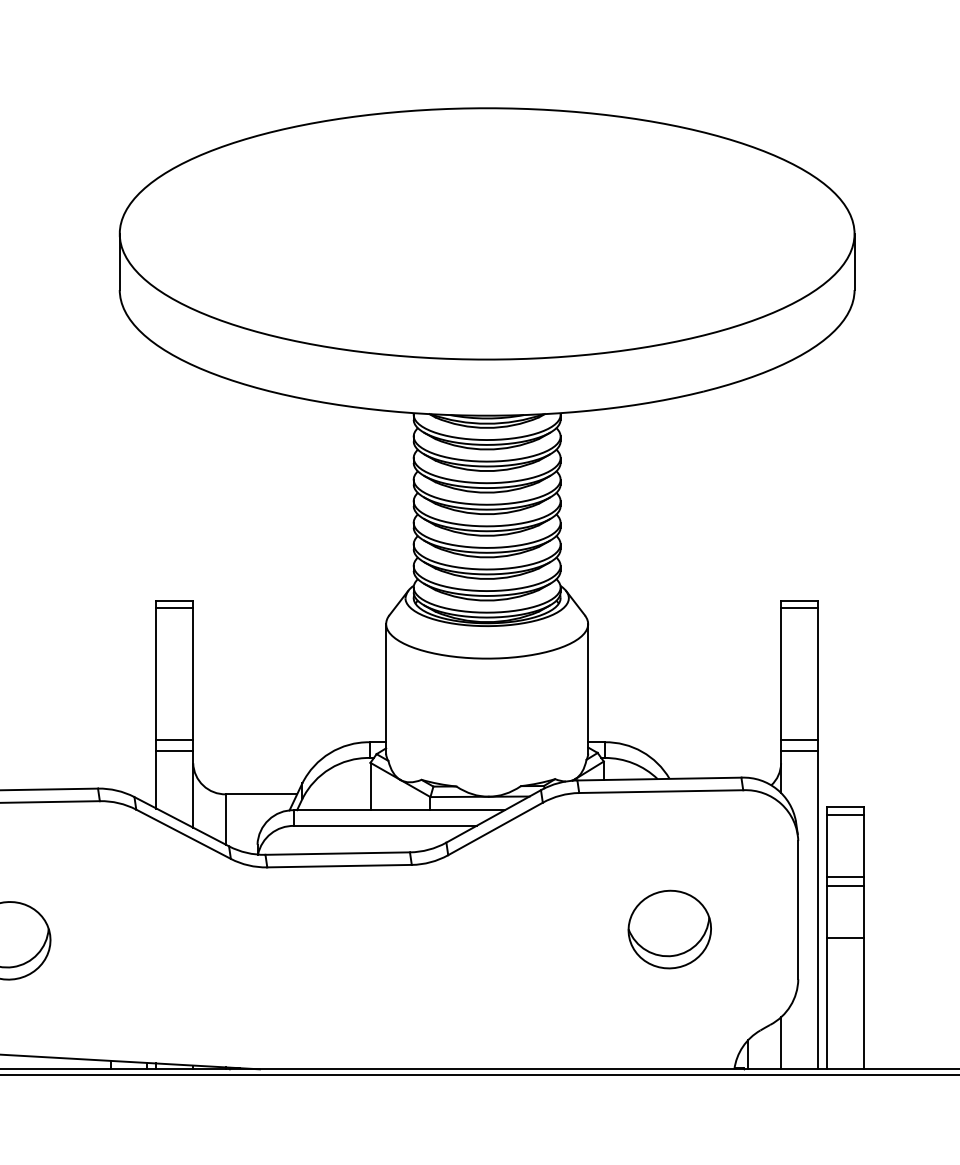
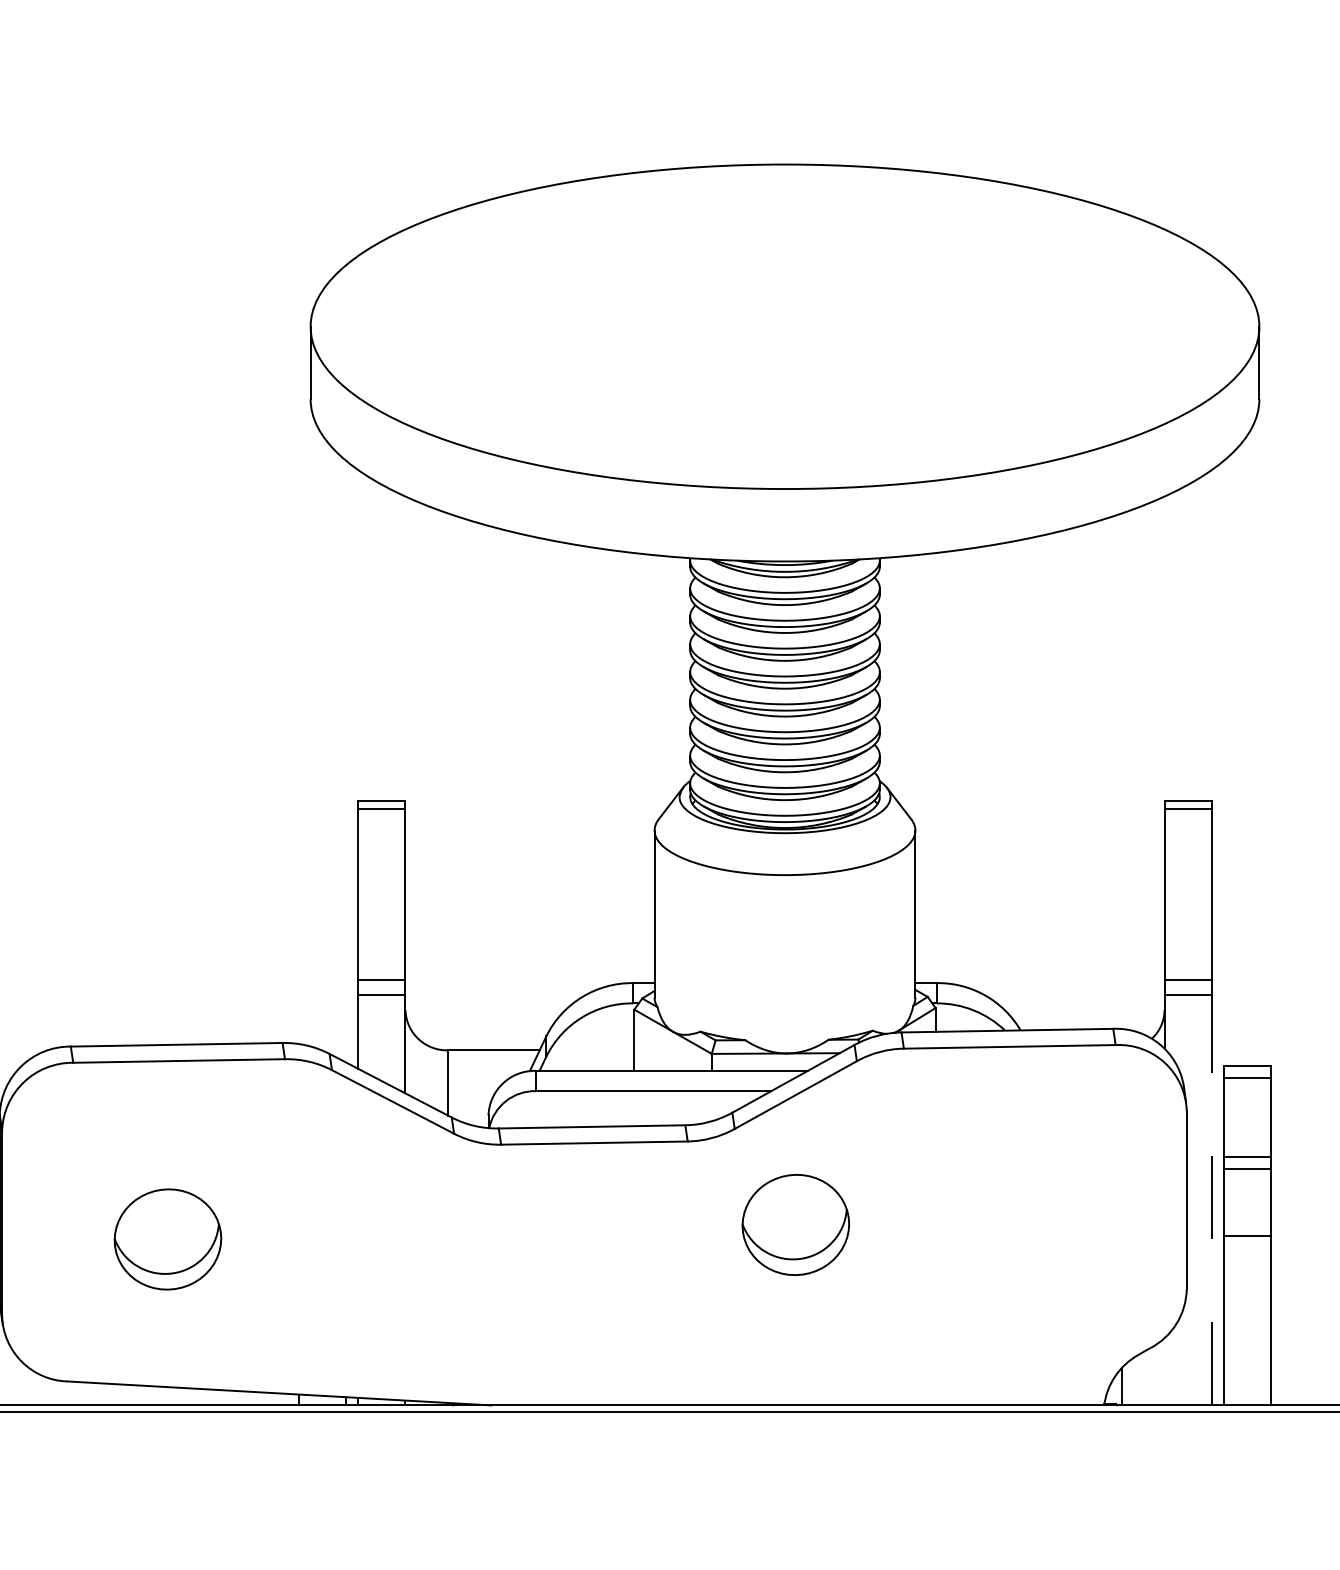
line: (817, 909) -> (1211, 1199), solid -> dashed
part: (669, 929) -> (795, 1224), moved
line: (781, 1043) -> (1164, 1371), removed

